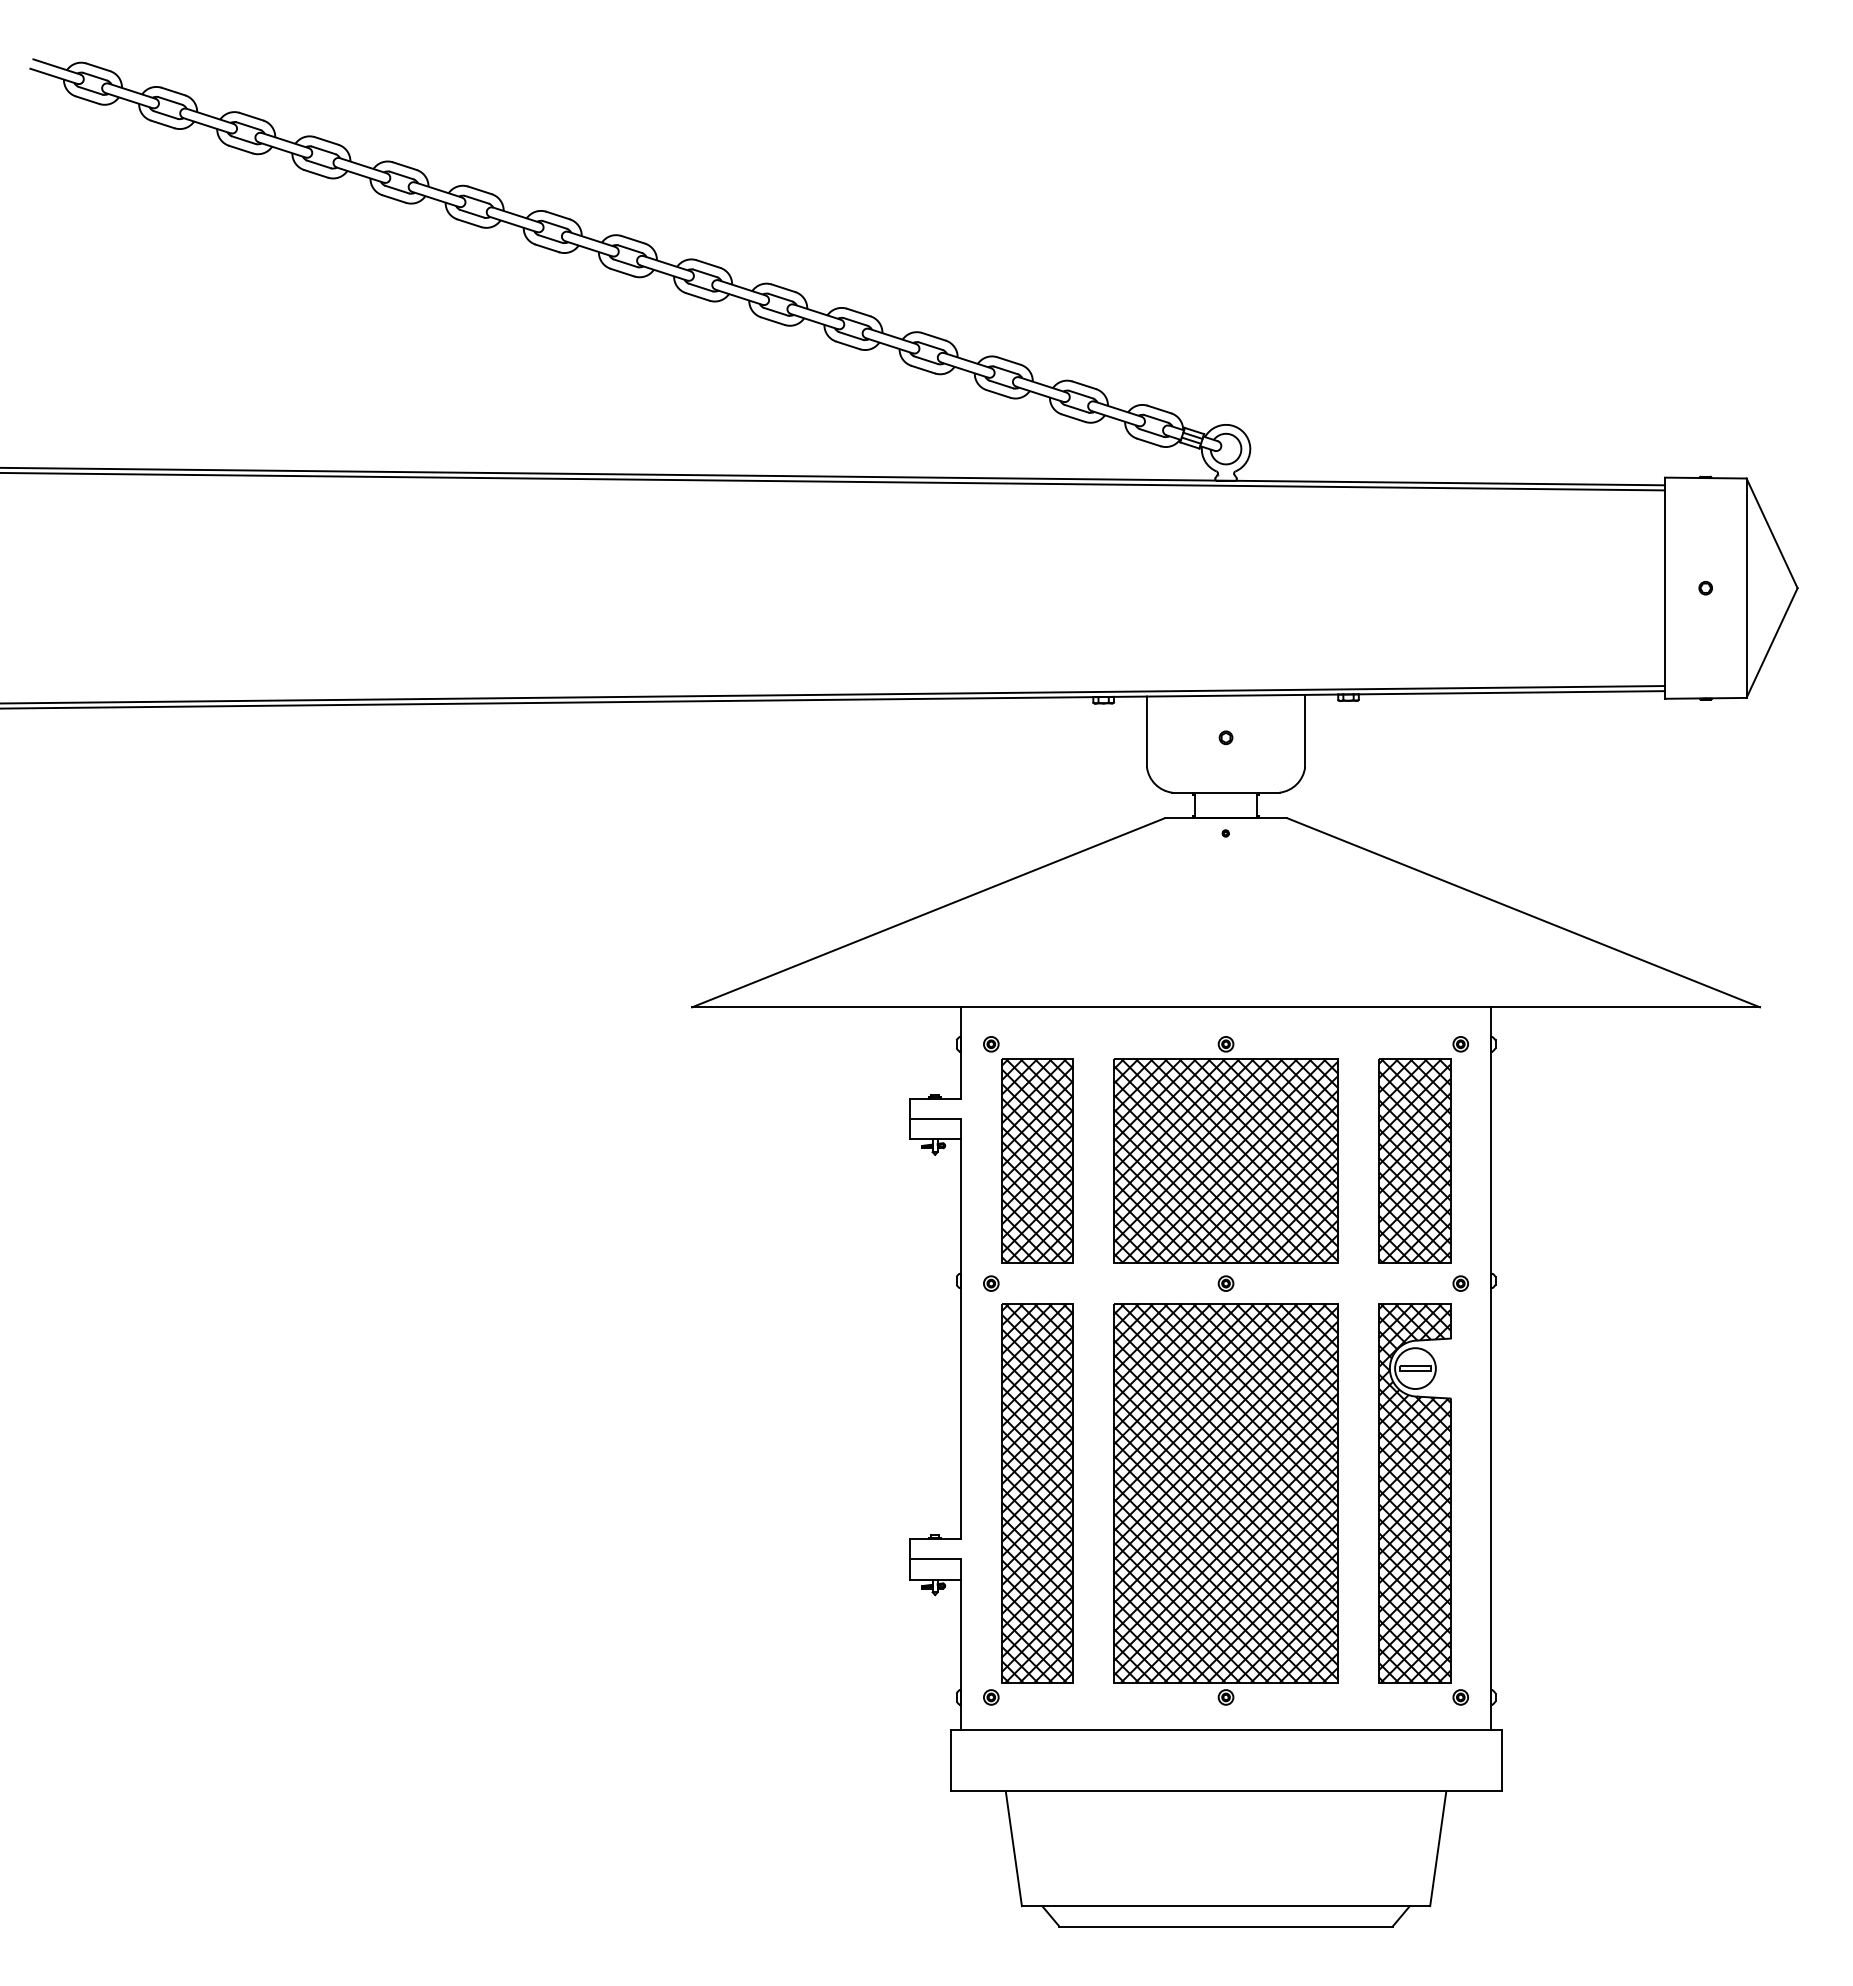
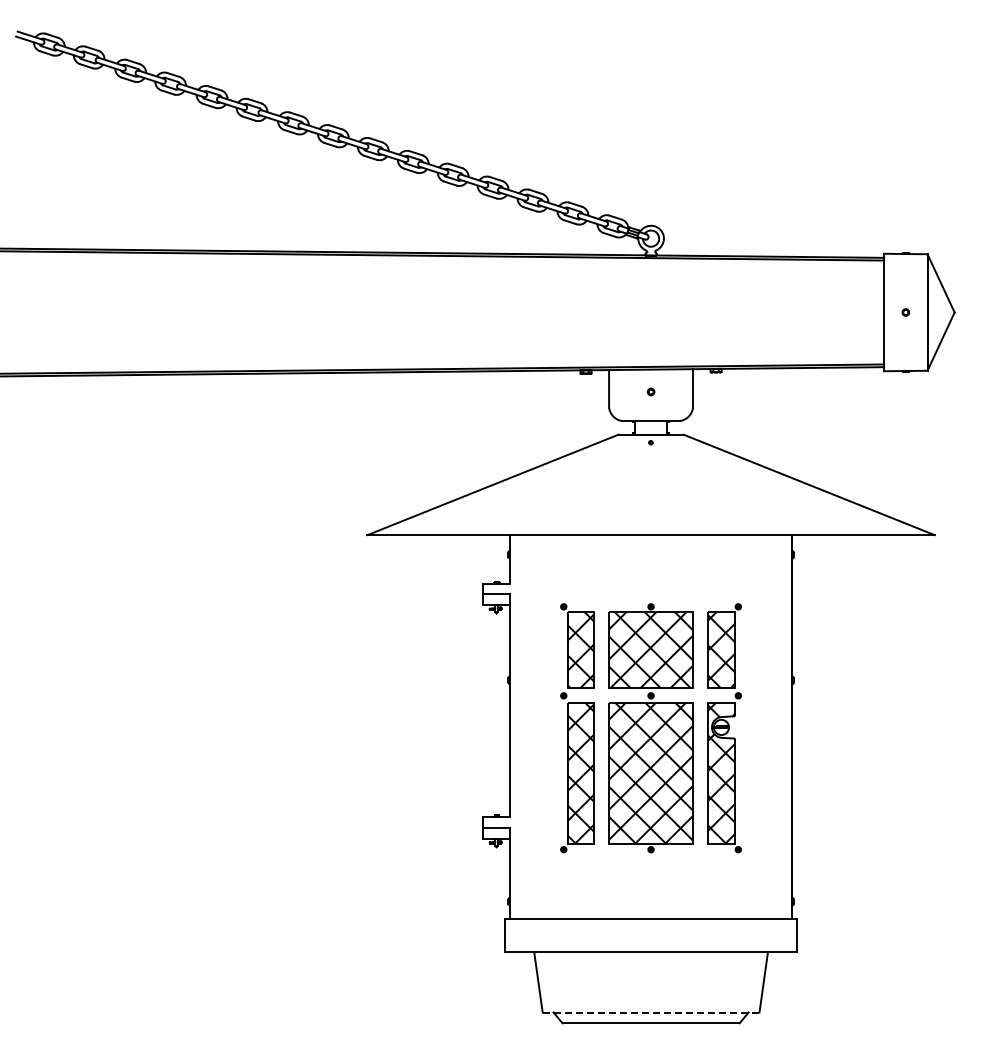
part: (1224, 1371) -> (650, 728), size x0.7
line: (1226, 1906) -> (651, 1012), solid -> dashed

